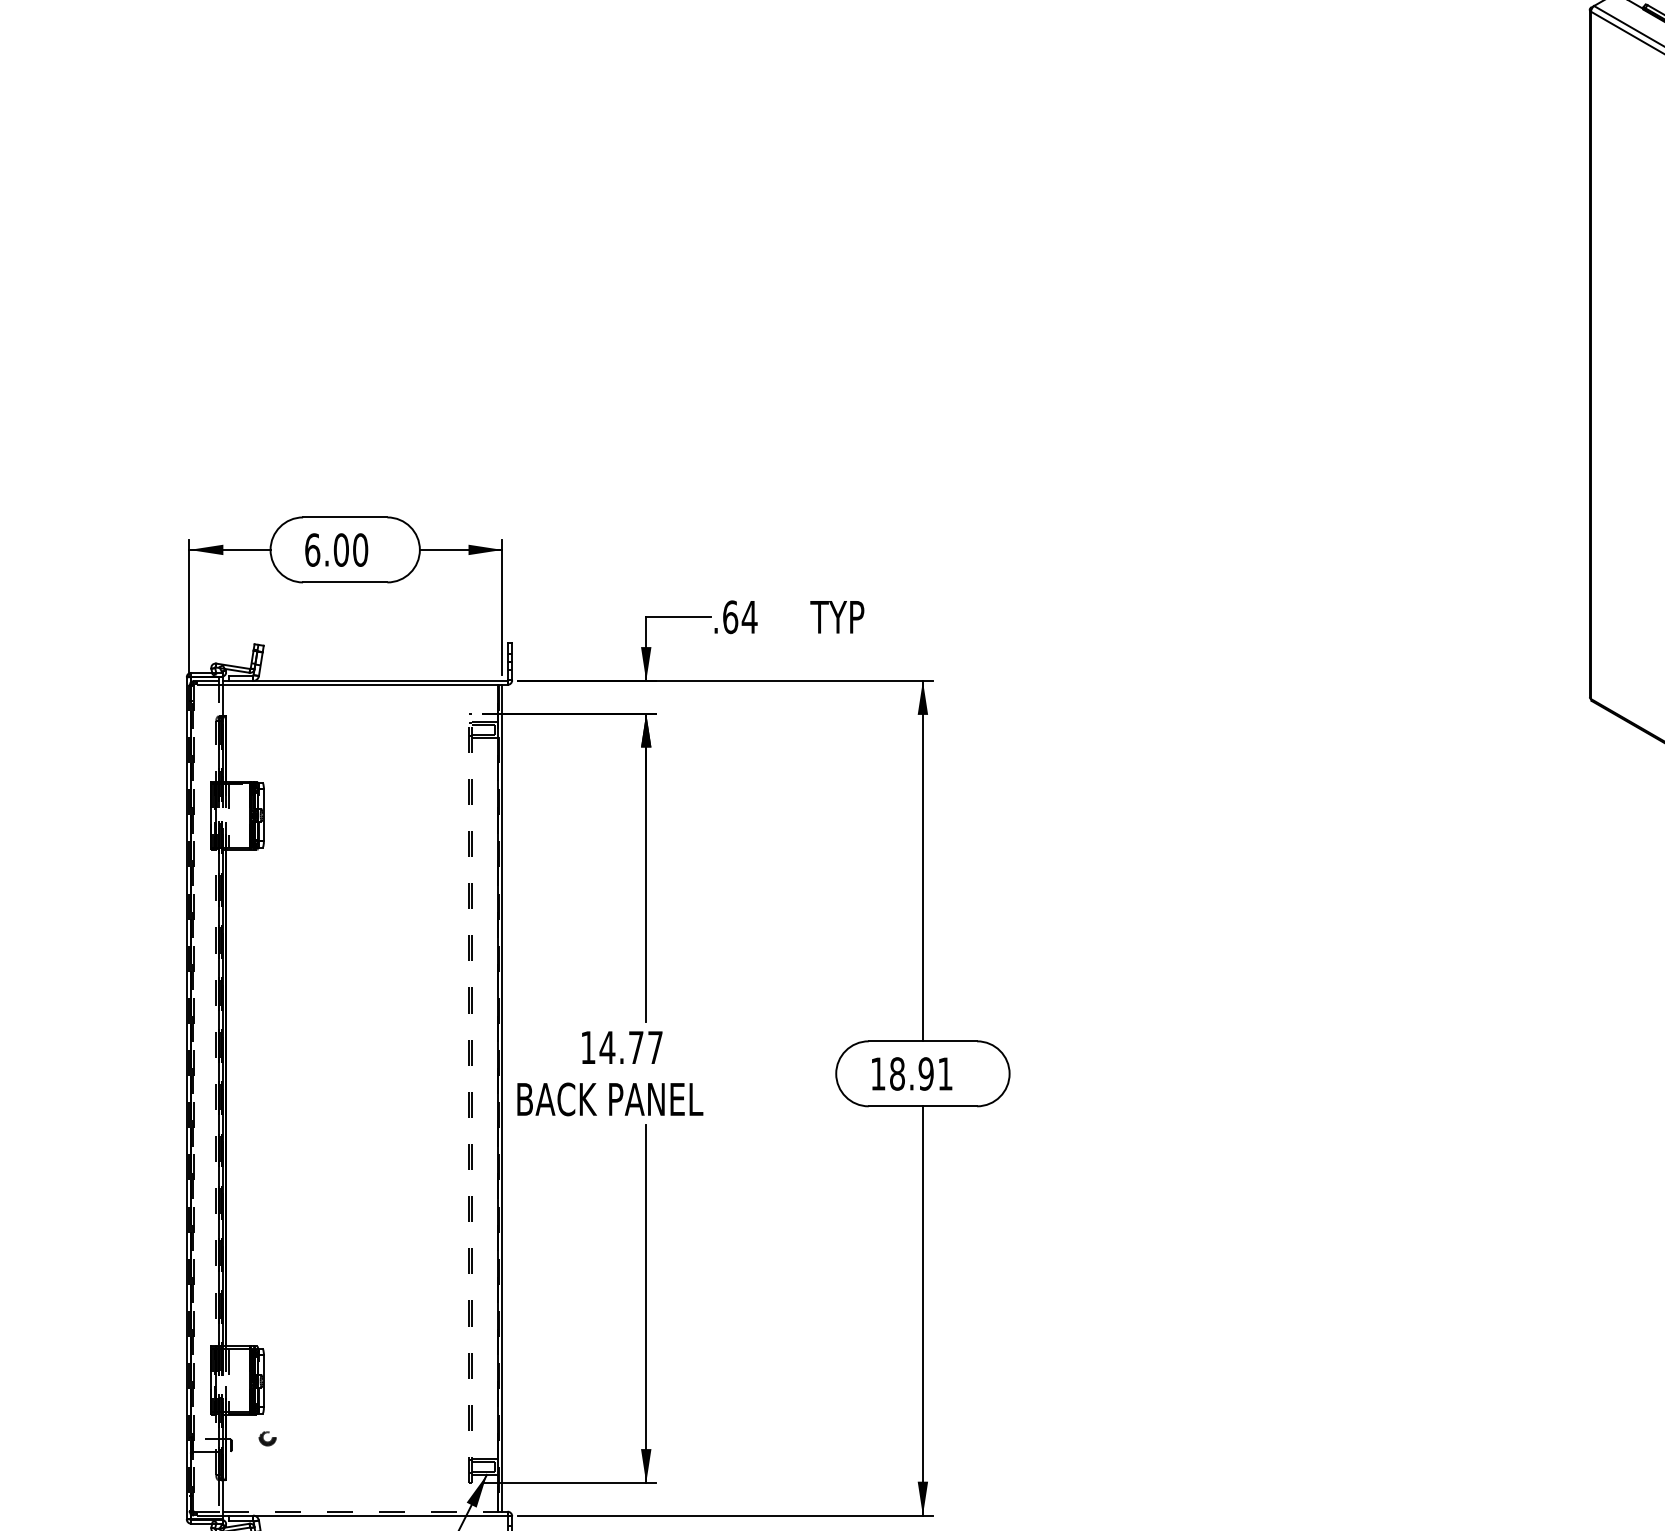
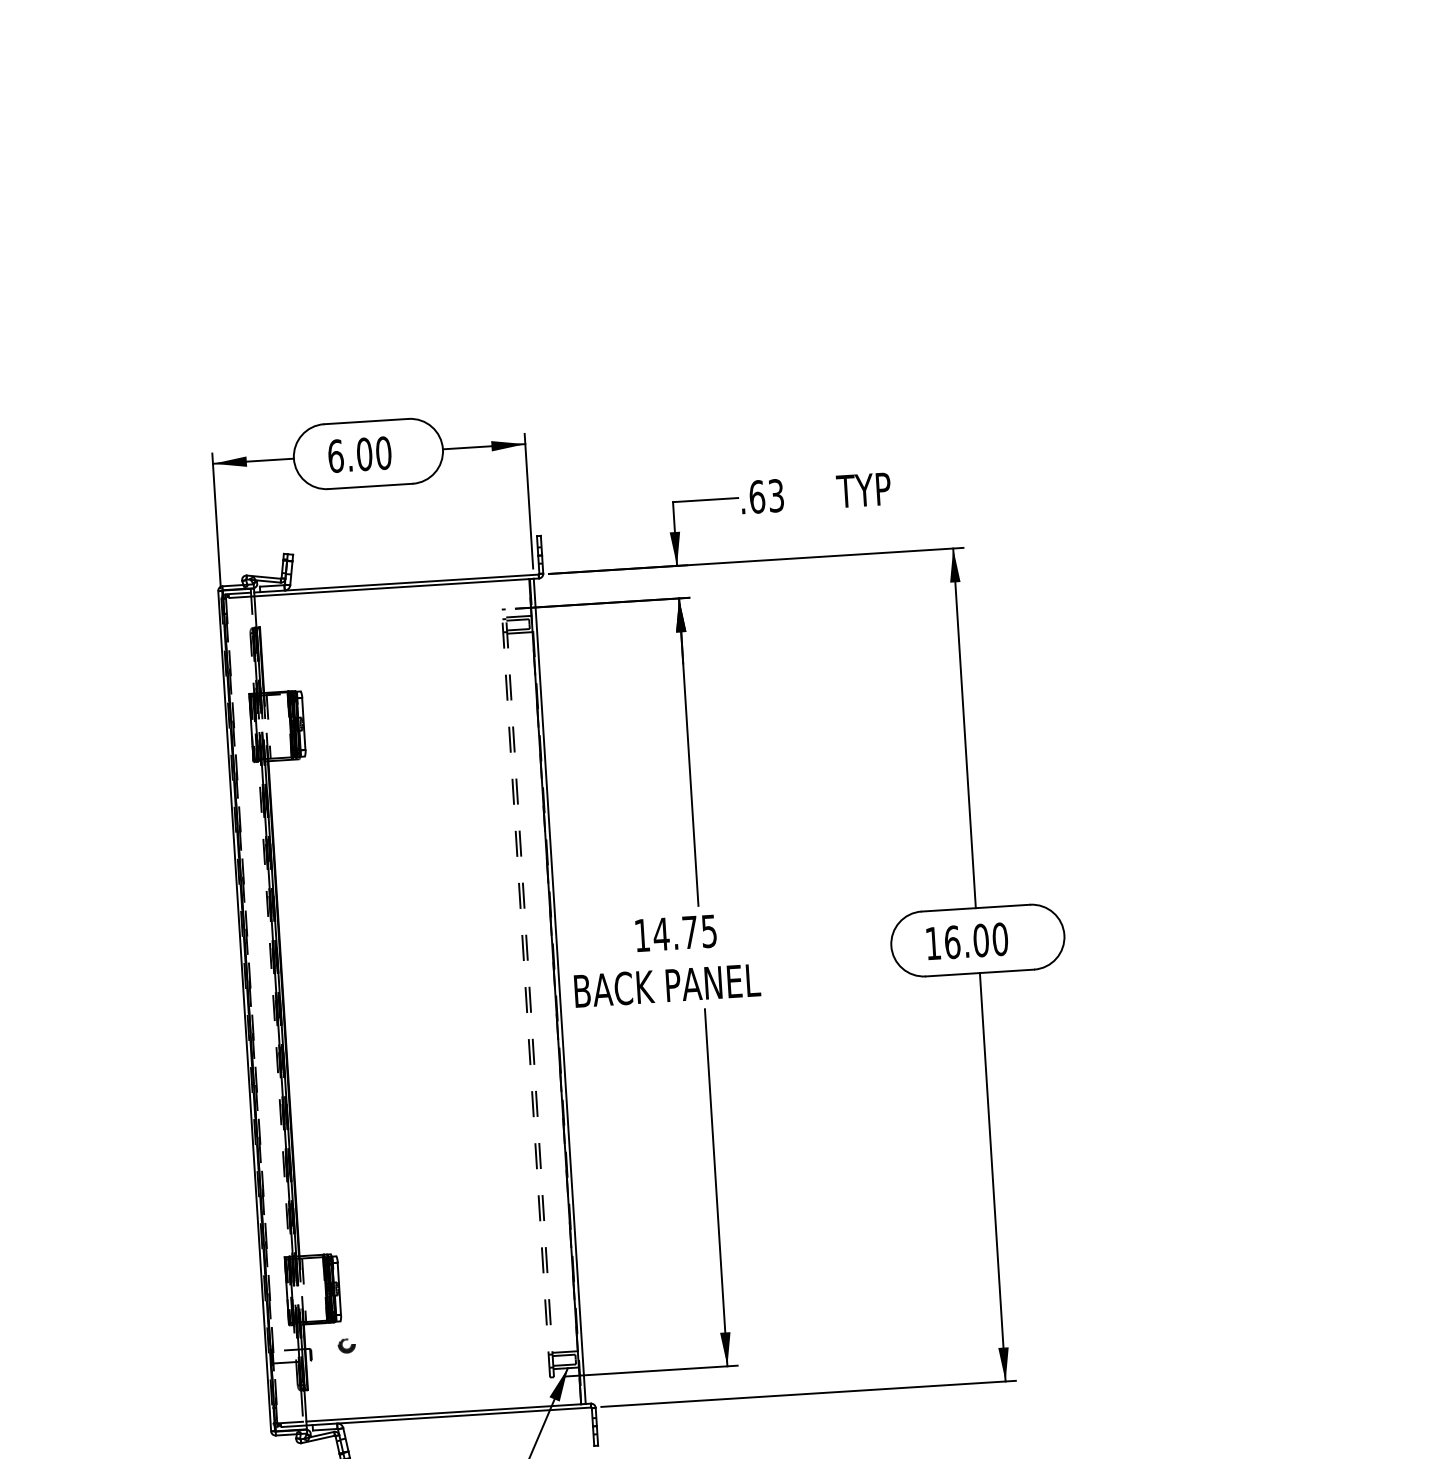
text: (749, 617) -> (776, 496), .64 -> .63
text: (655, 1047) -> (709, 931), 14.77 -> 14.75
text: (921, 1073) -> (976, 940), 18.91 -> 16.00
line: (360, 1511) -> (444, 1412), dashed -> solid

